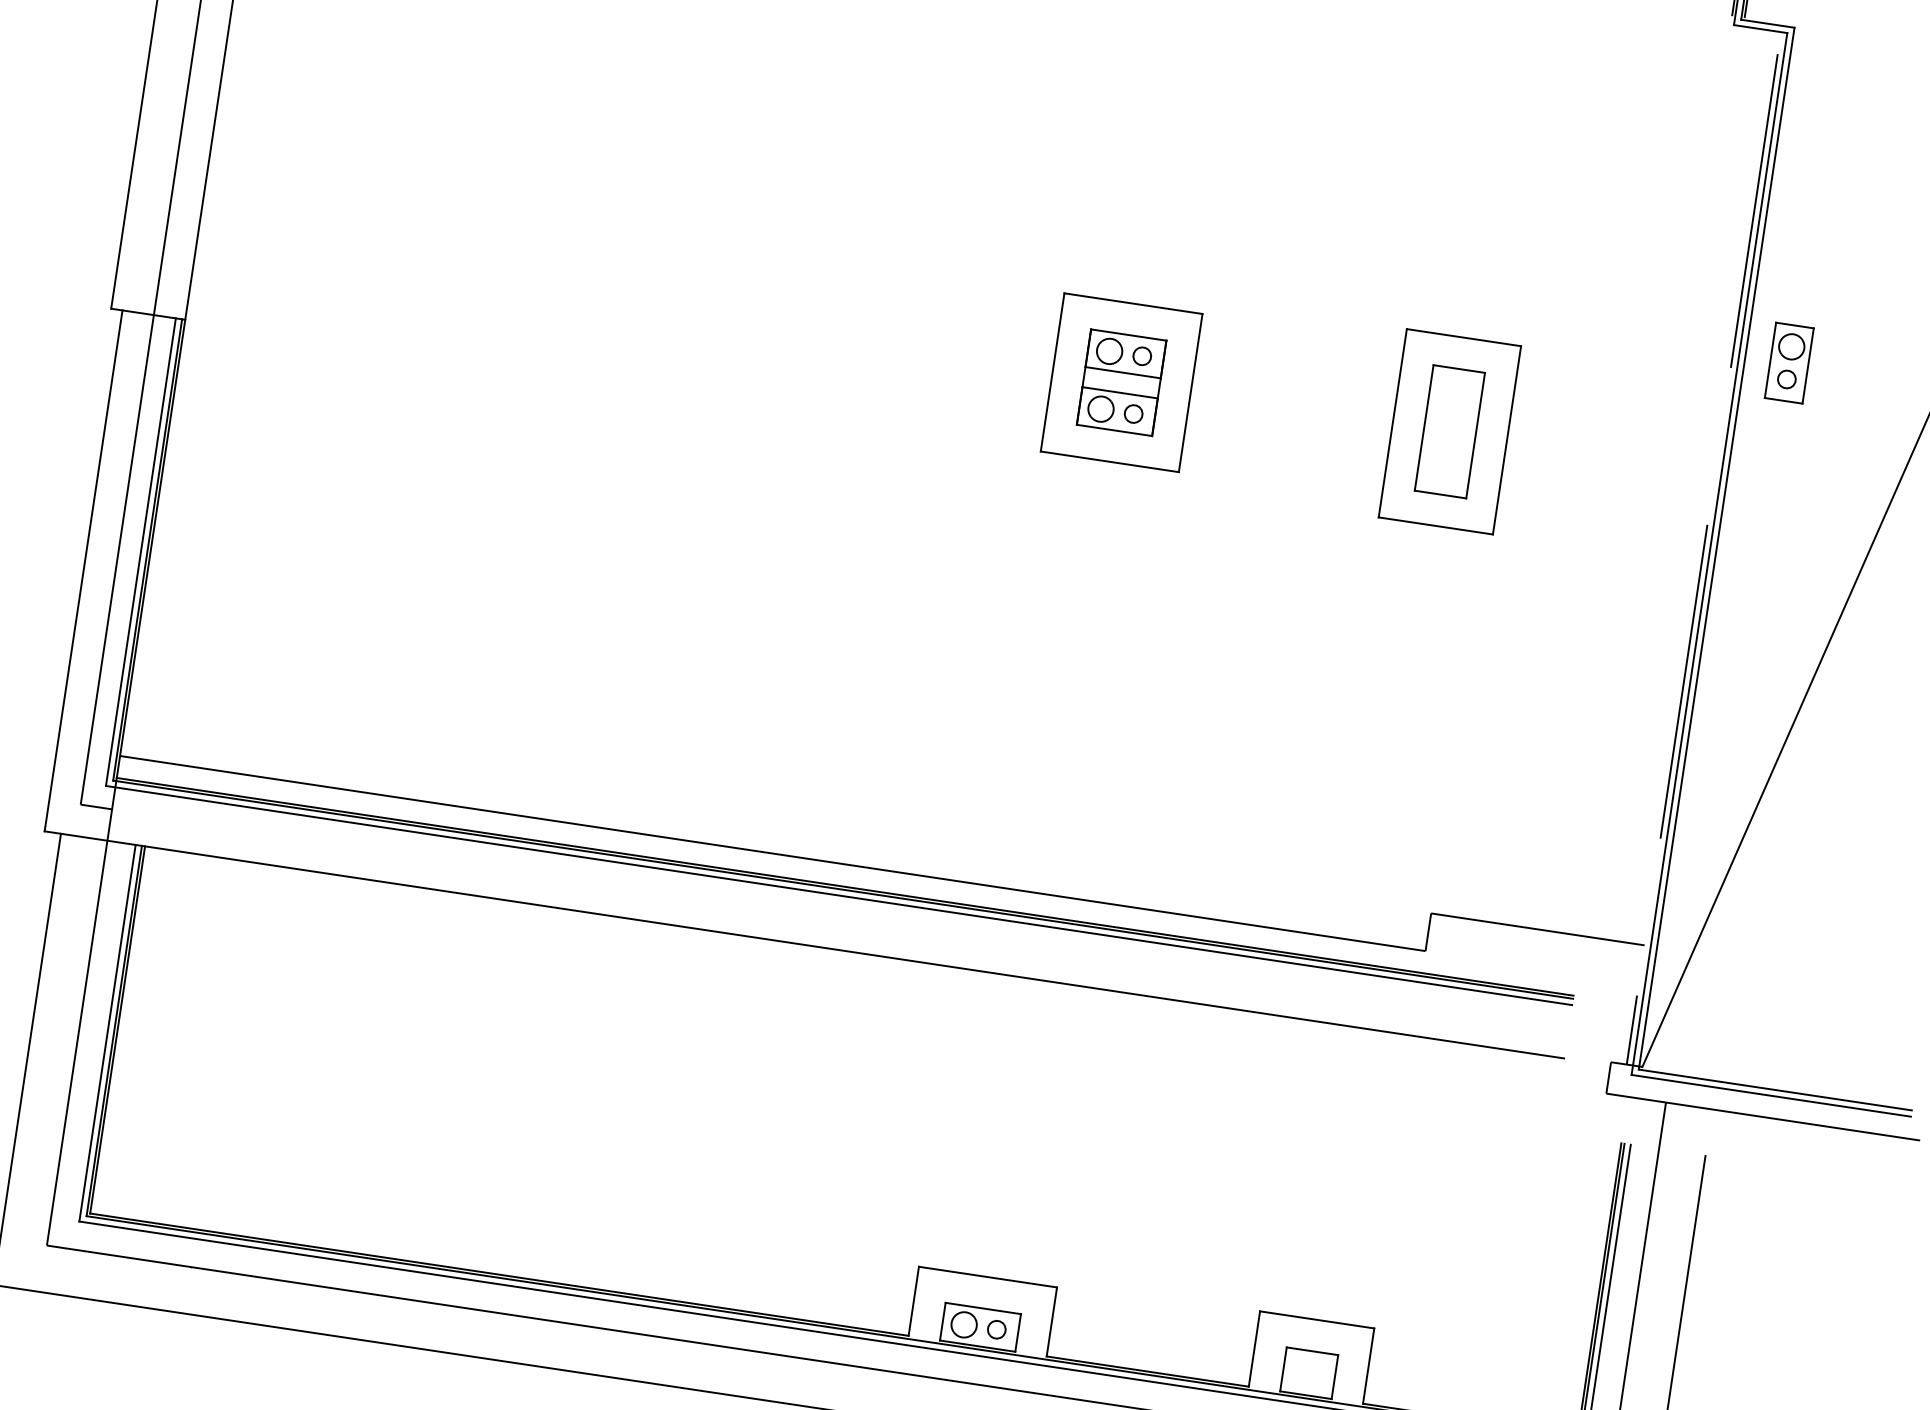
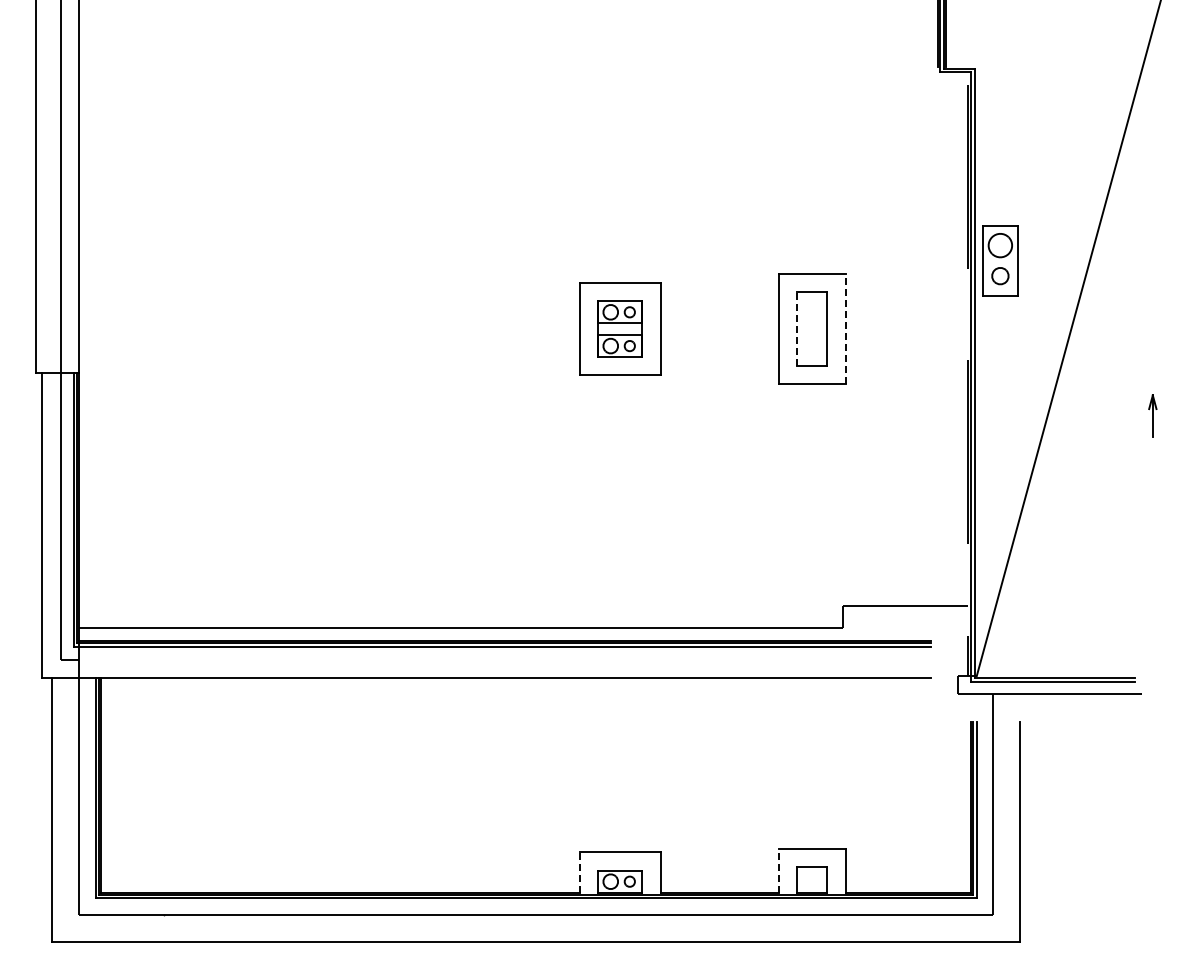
part: (1789, 362) -> (1000, 260), size x1.6
line: (1424, 428) -> (797, 329), solid -> dashed
line: (1506, 439) -> (845, 328), solid -> dashed
line: (913, 1301) -> (579, 872), solid -> dashed
line: (1253, 1348) -> (778, 870), solid -> dashed

